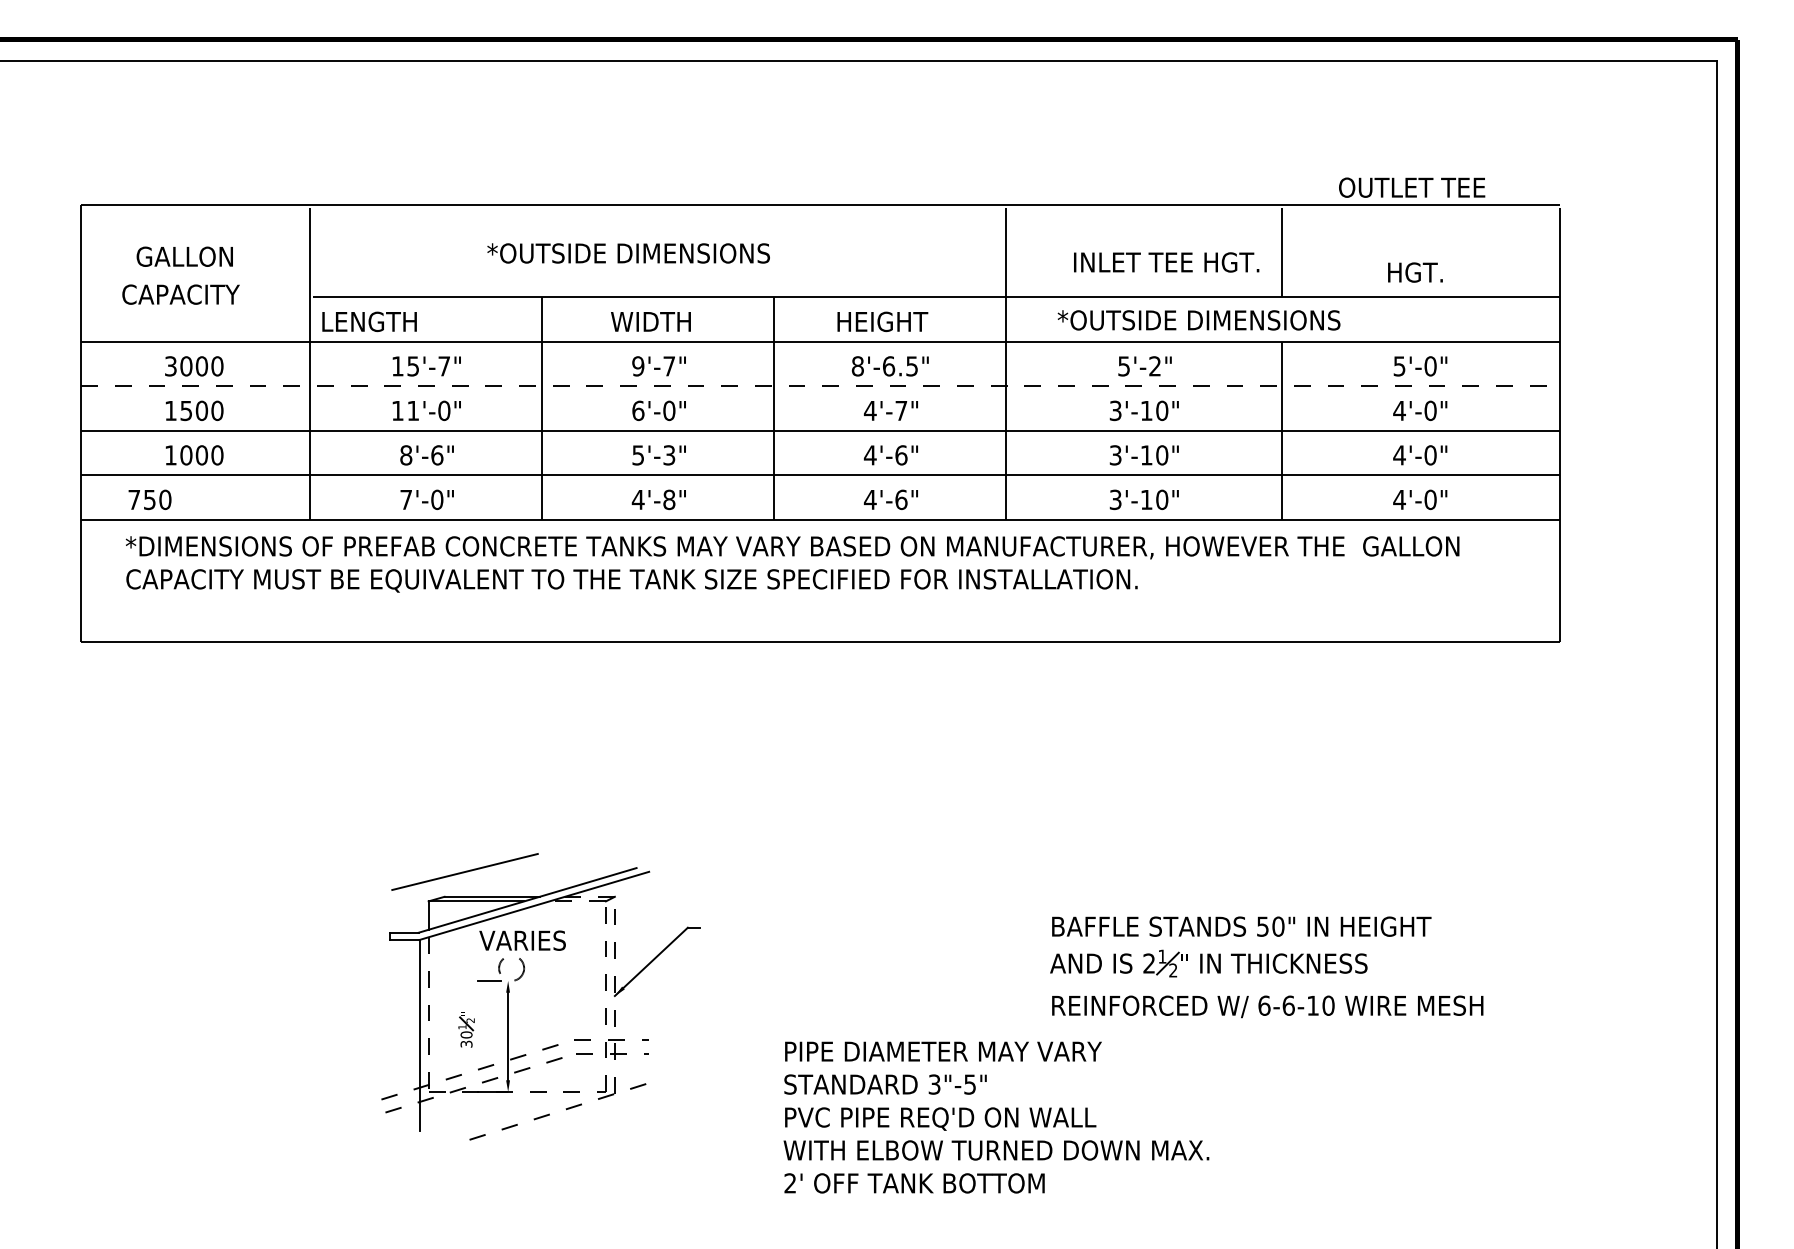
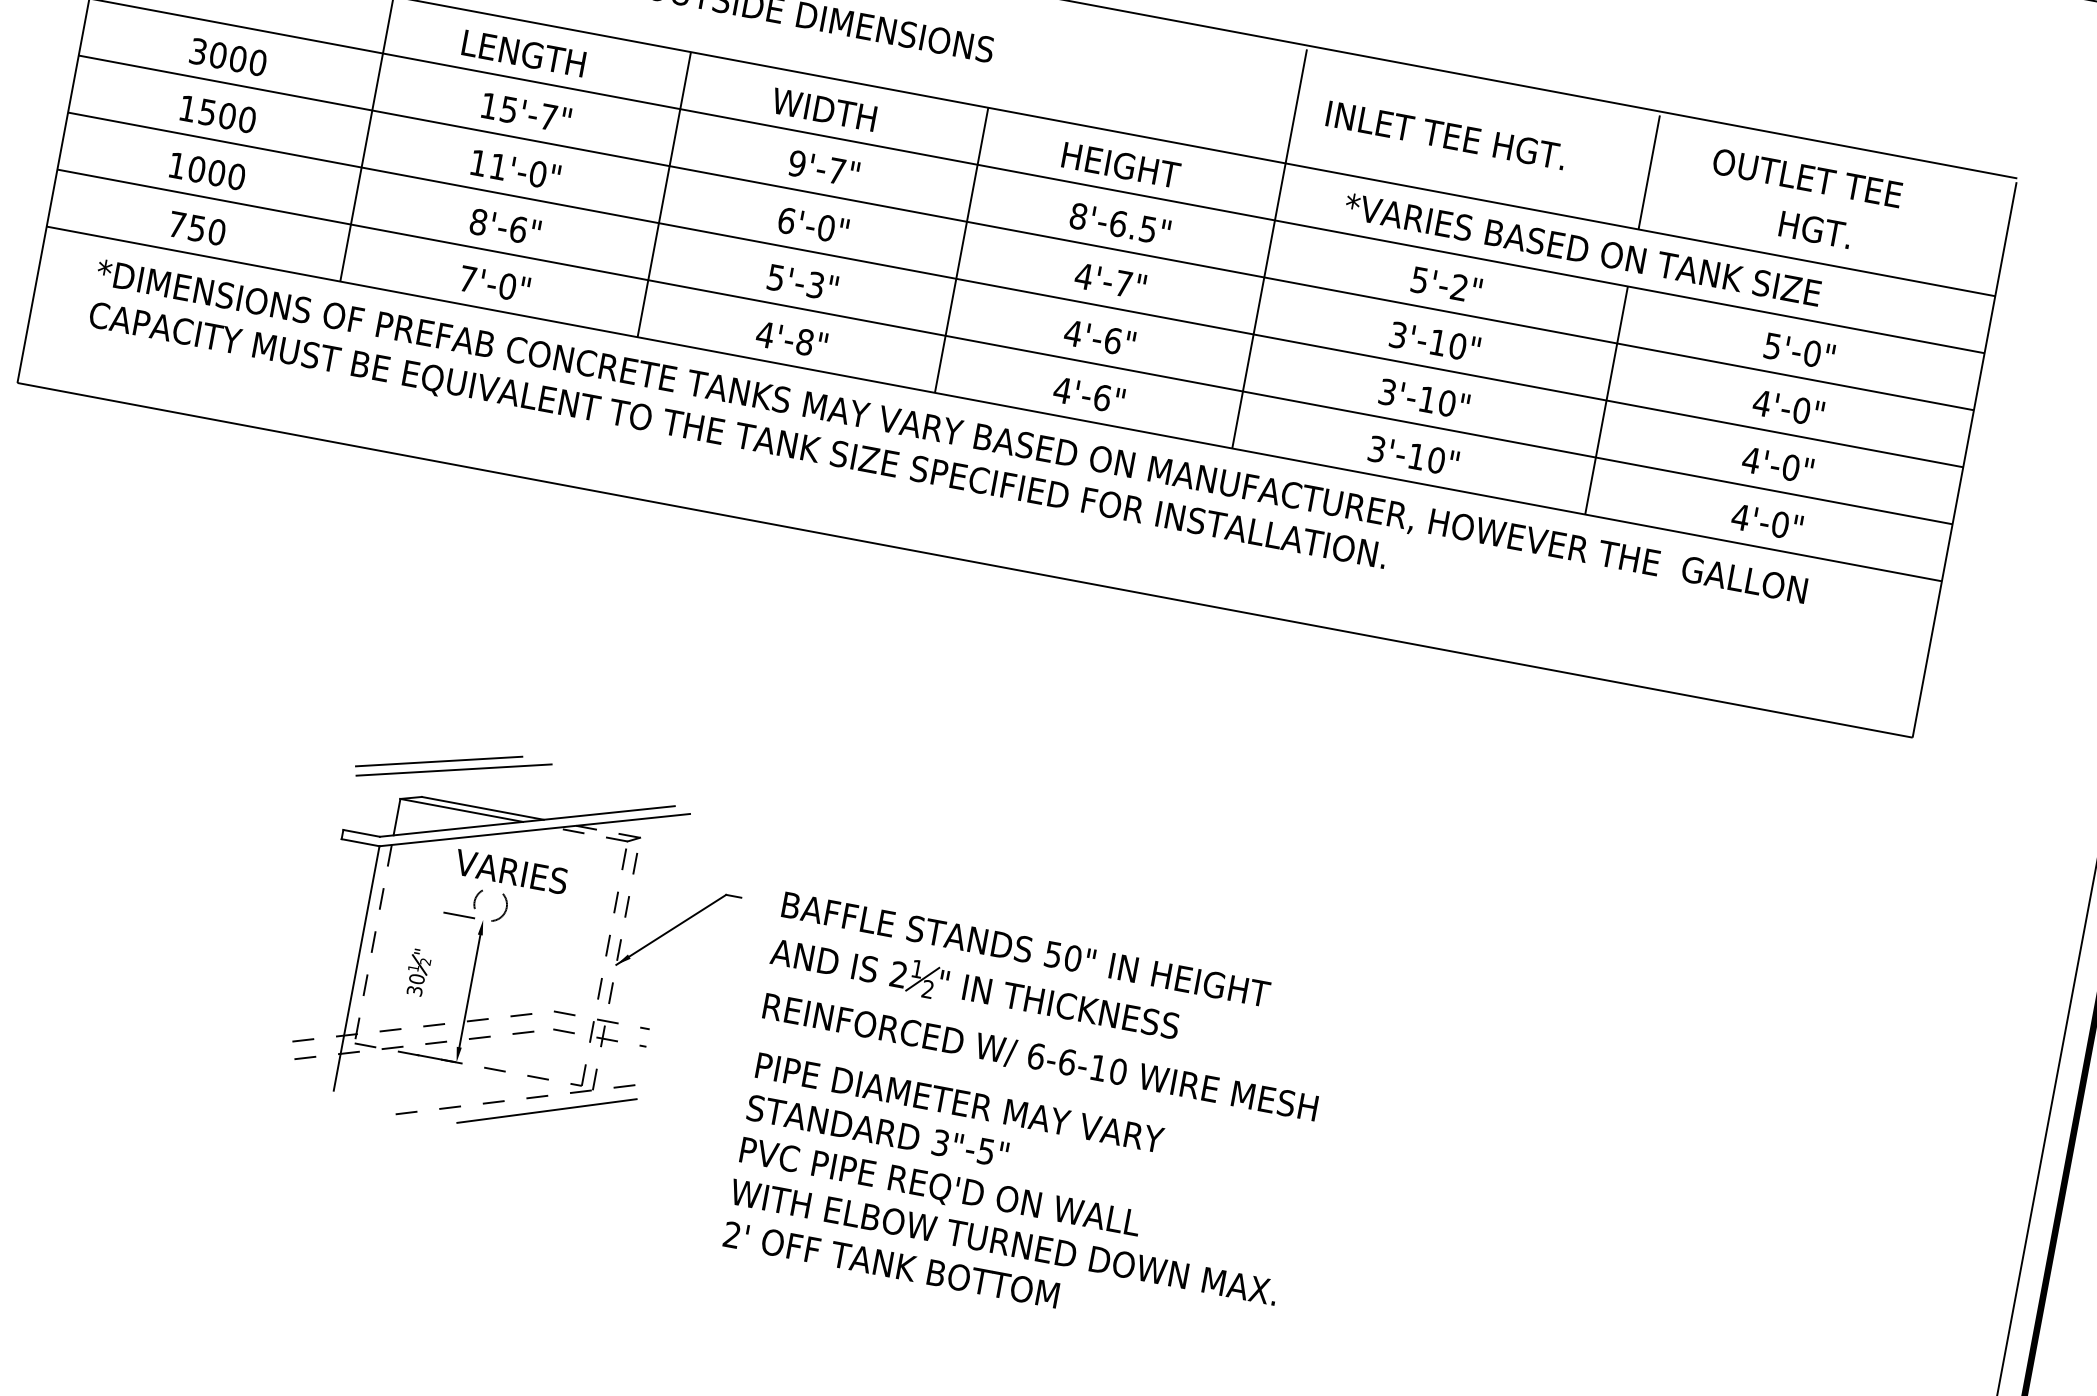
text: (1412, 187) -> (1808, 178), moved
text: (1166, 262) -> (1446, 135), moved
text: (1248, 320) -> (1590, 251), *OUTSIDE DIMENSIONS -> *VARIES BASED ON TANK SIZE
text: (369, 321) -> (523, 53), moved
line: (820, 386) -> (1025, 233), dashed -> solid
text: (149, 499) -> (196, 227), moved
line: (452, 867) -> (439, 761), added
part: (1266, 967) -> (1048, 1007), moved
line: (583, 1115) -> (547, 1110), added
text: (996, 1117) -> (1012, 1200), moved

